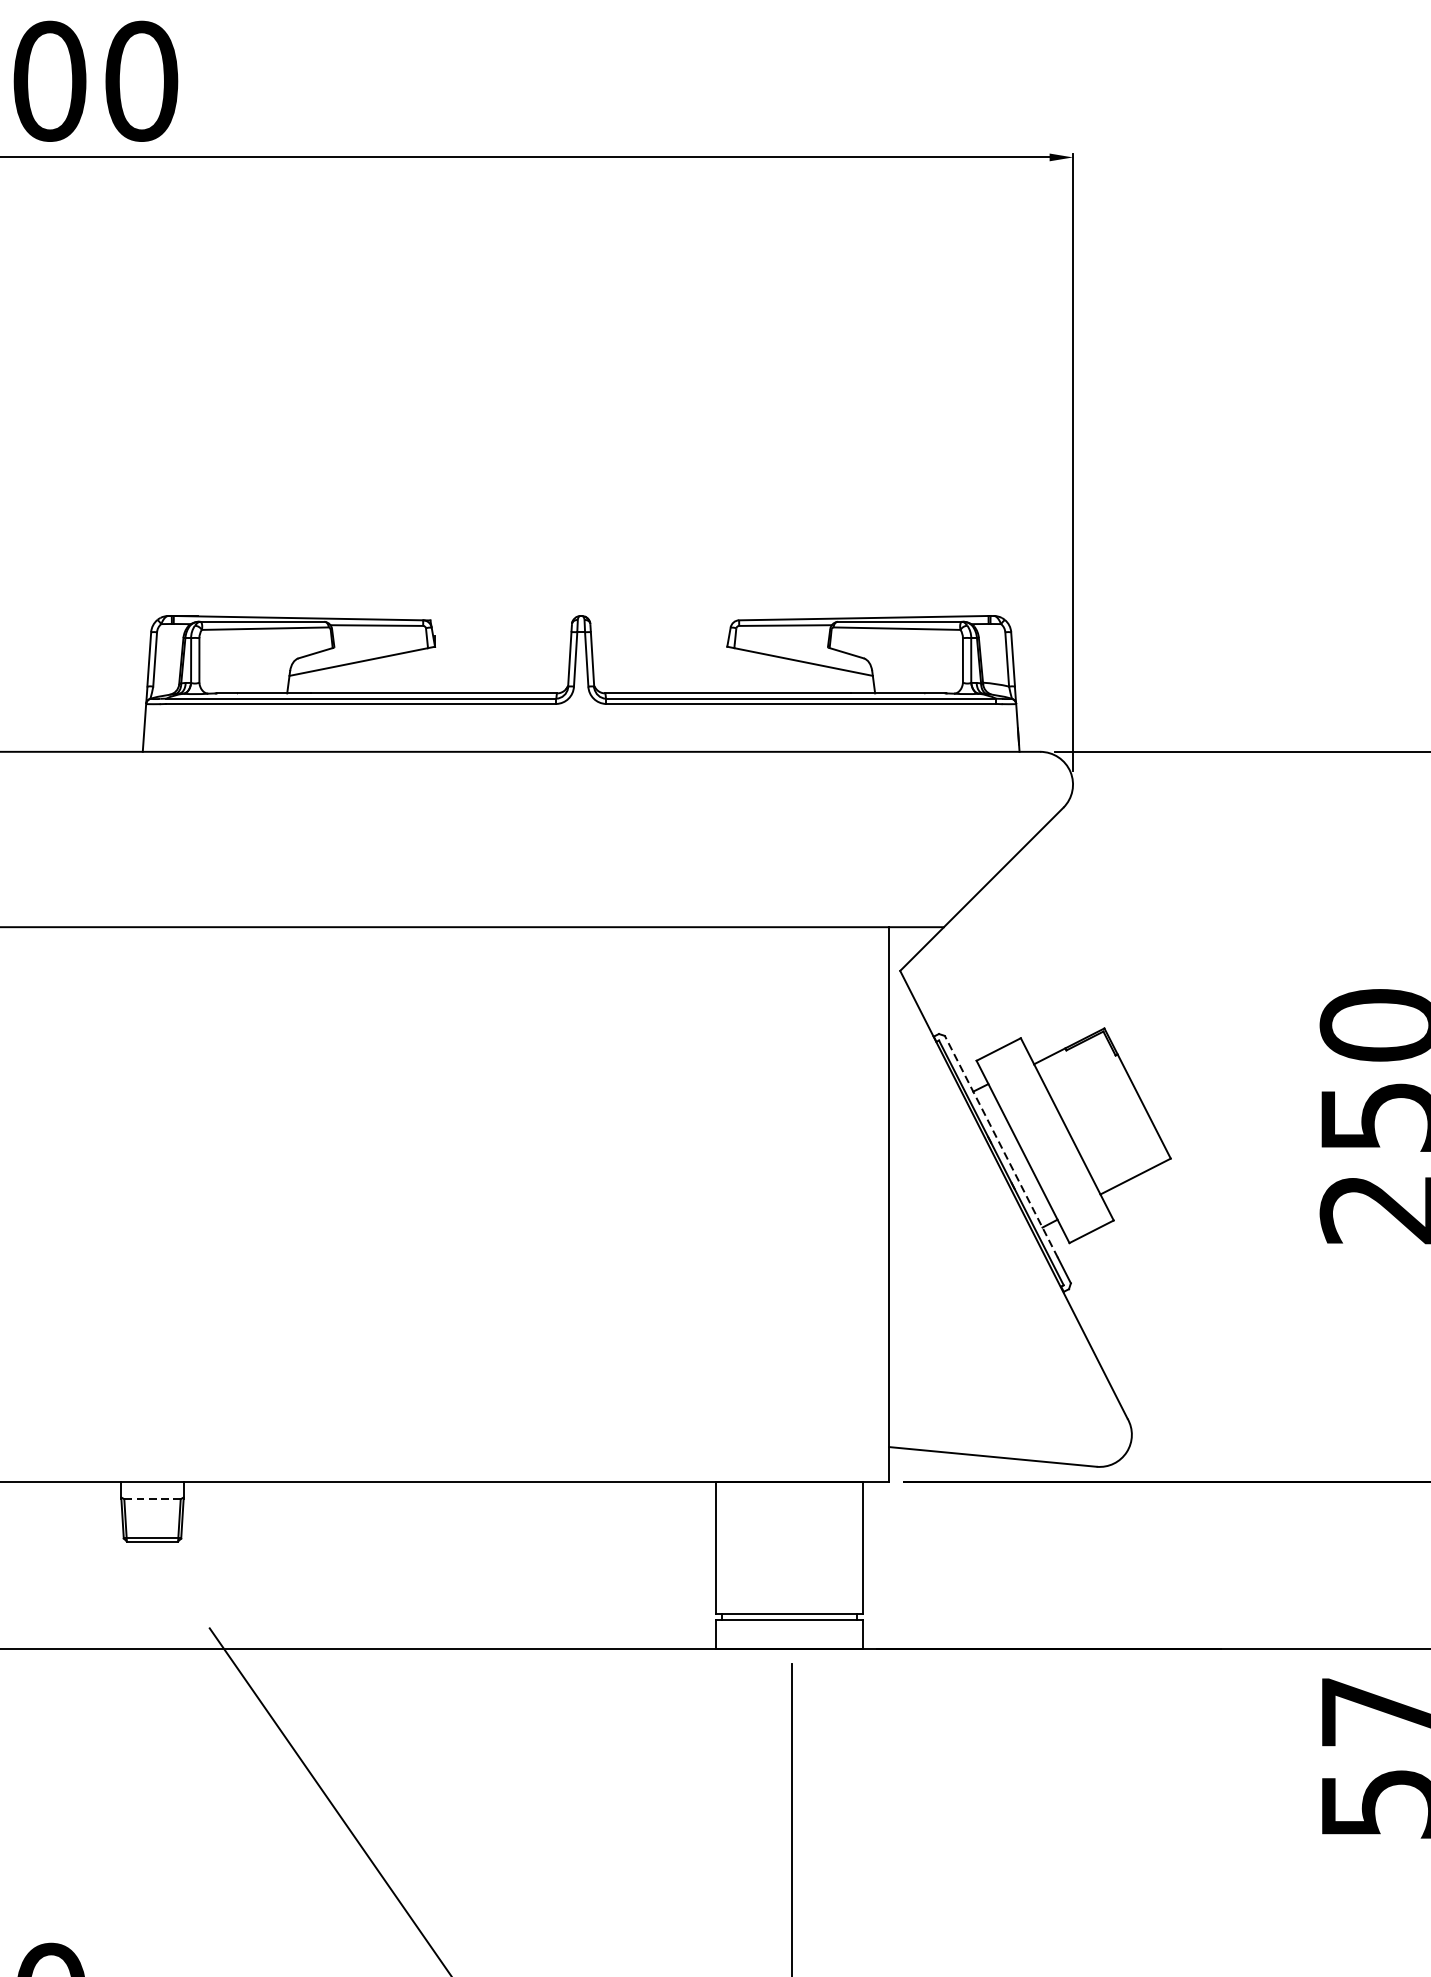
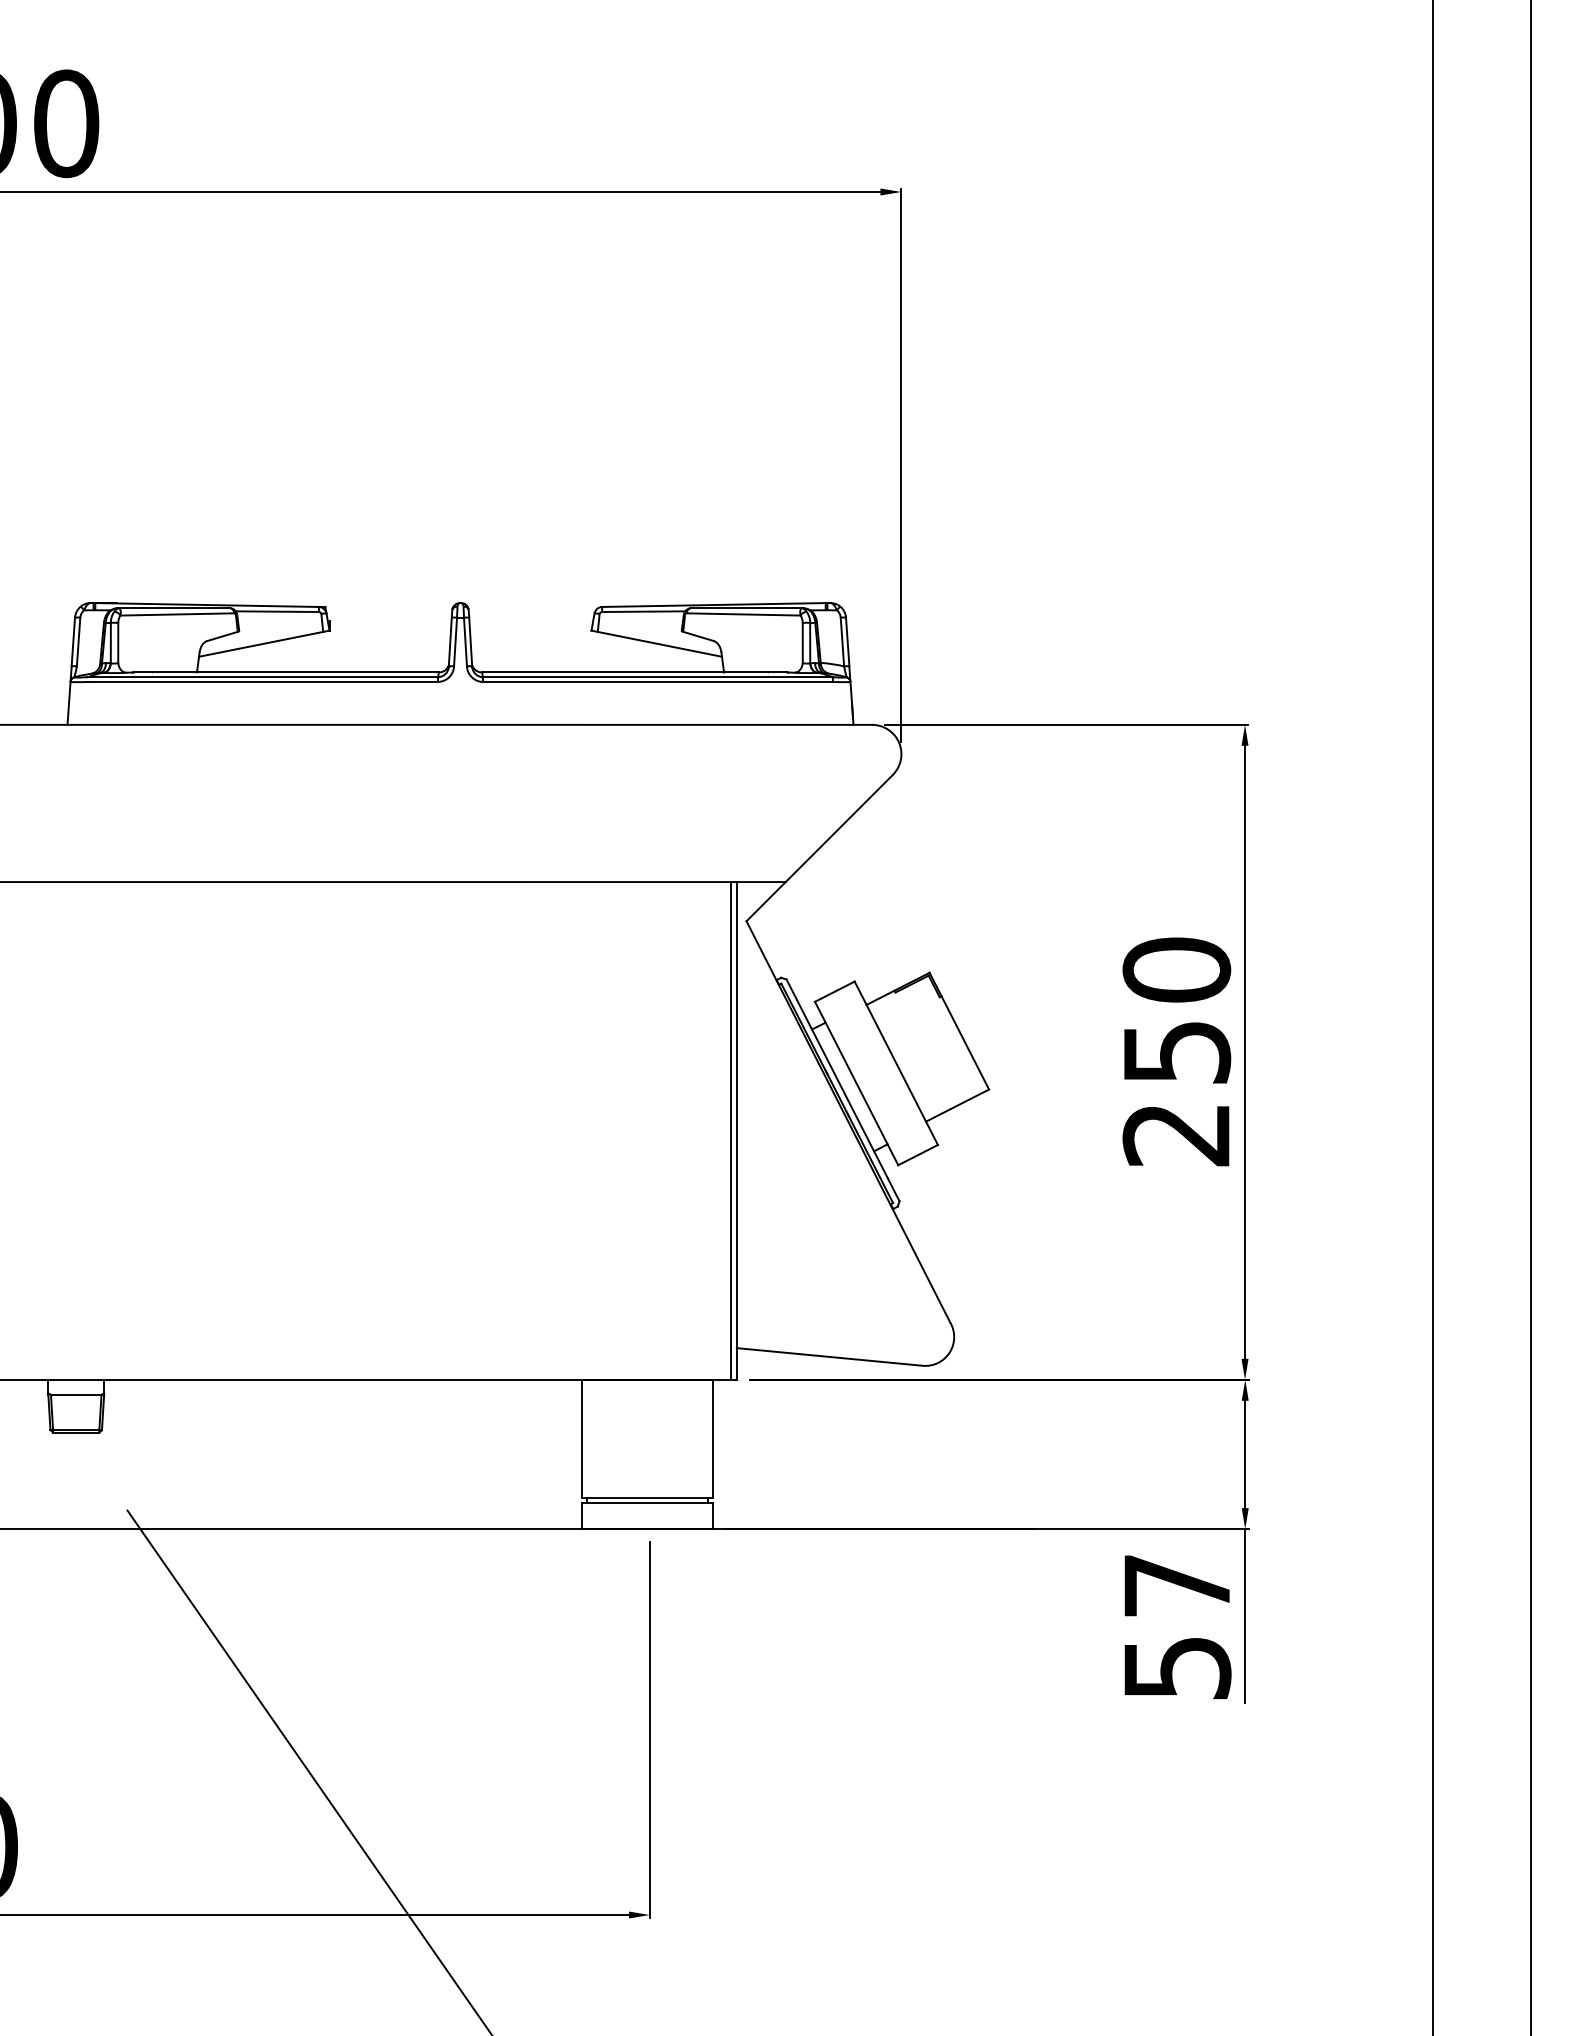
line: (1001, 1147) -> (837, 1079), dashed -> solid
line: (883, 1204) -> (731, 1130), added
line: (152, 1498) -> (76, 1394), dashed -> solid

